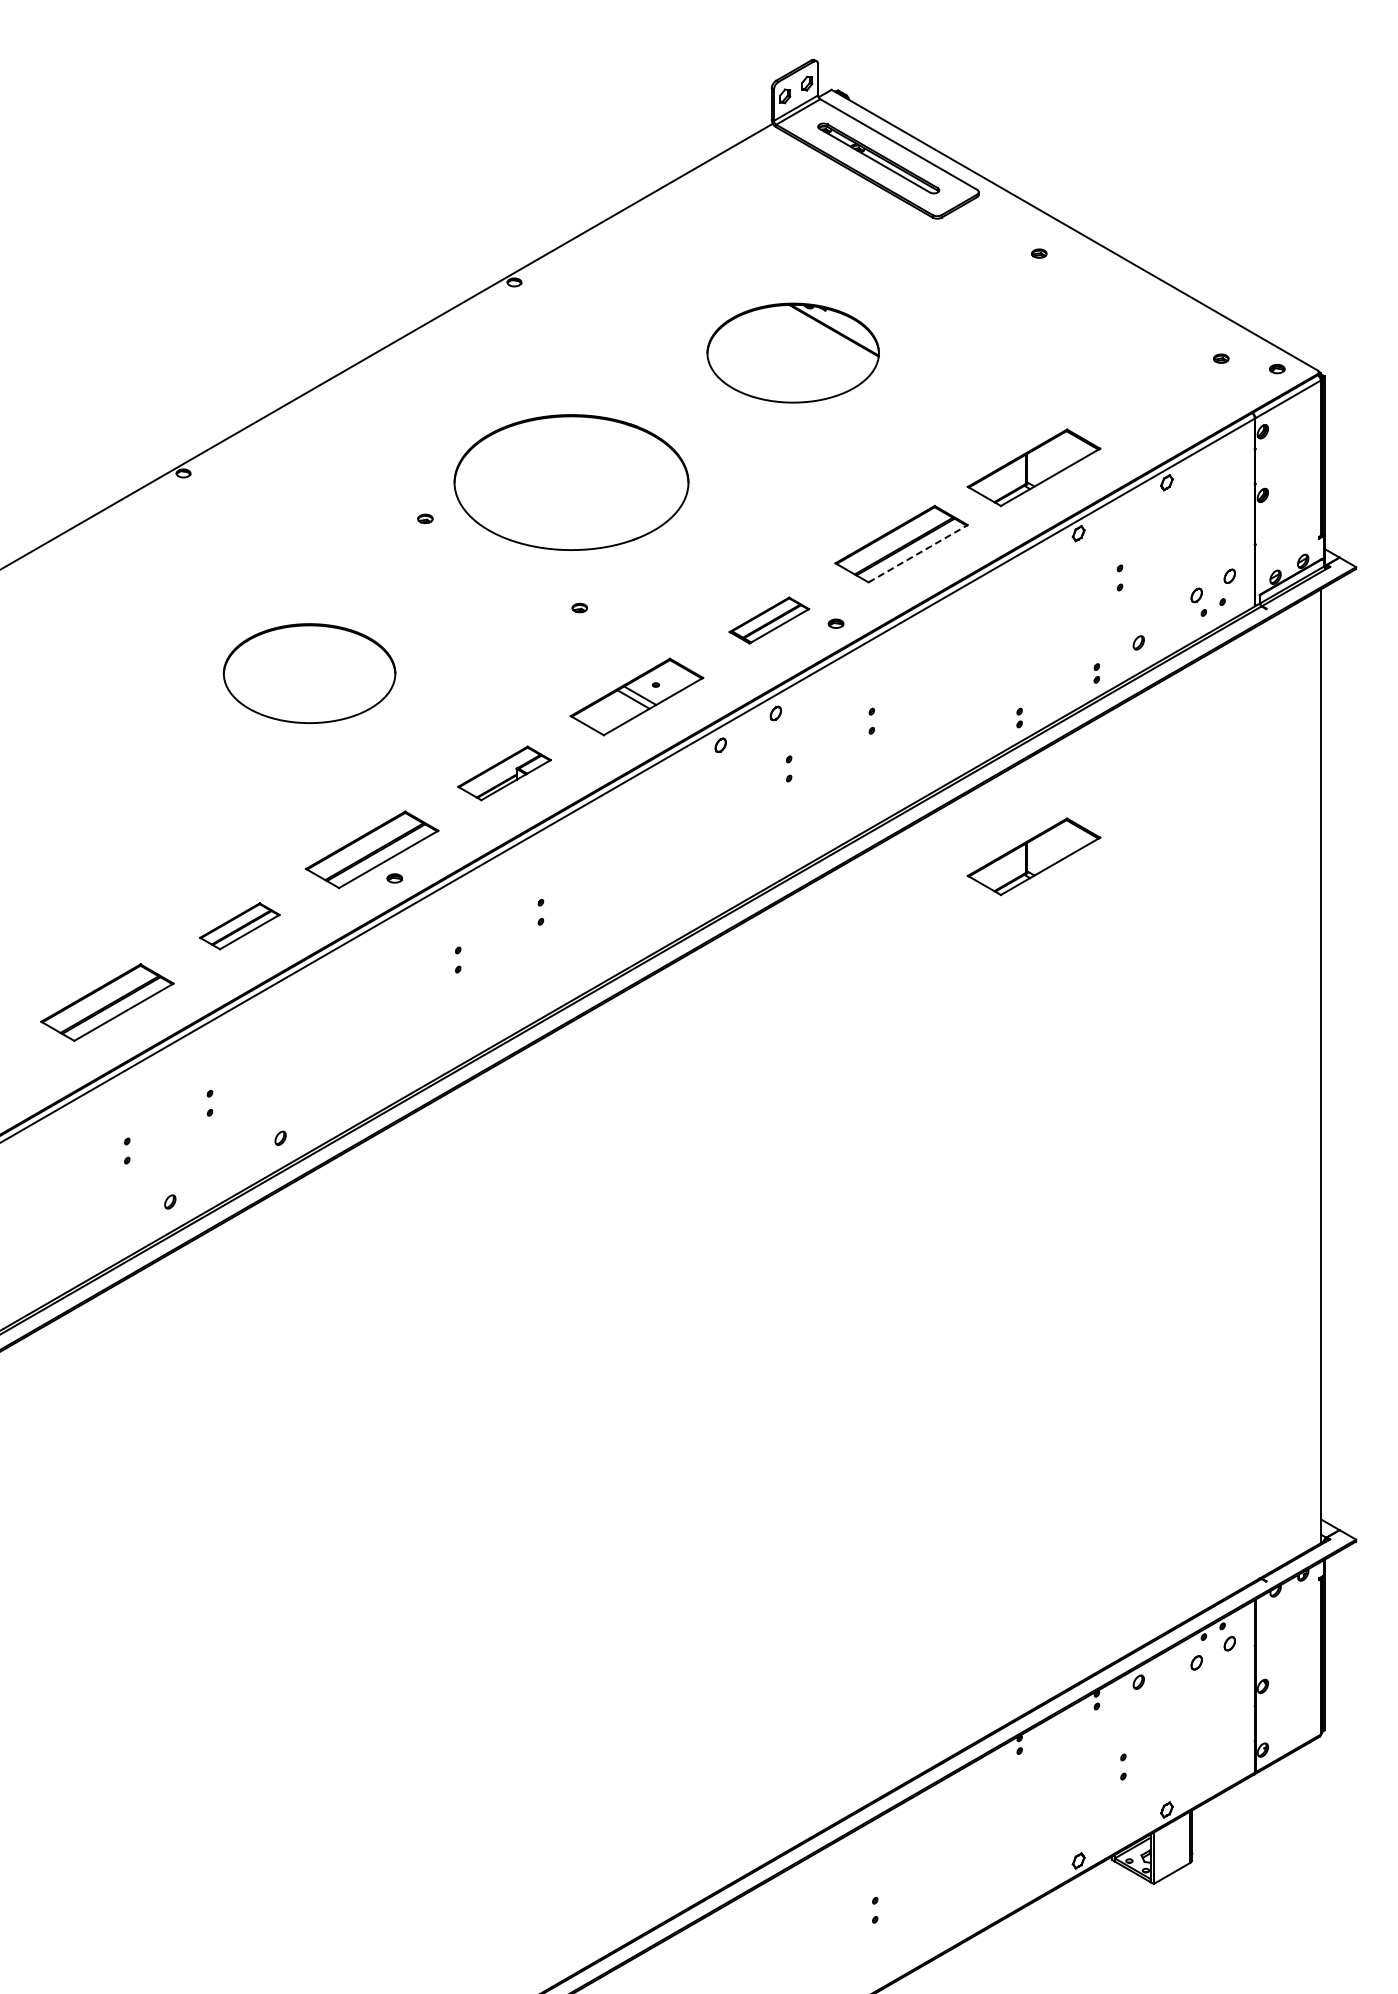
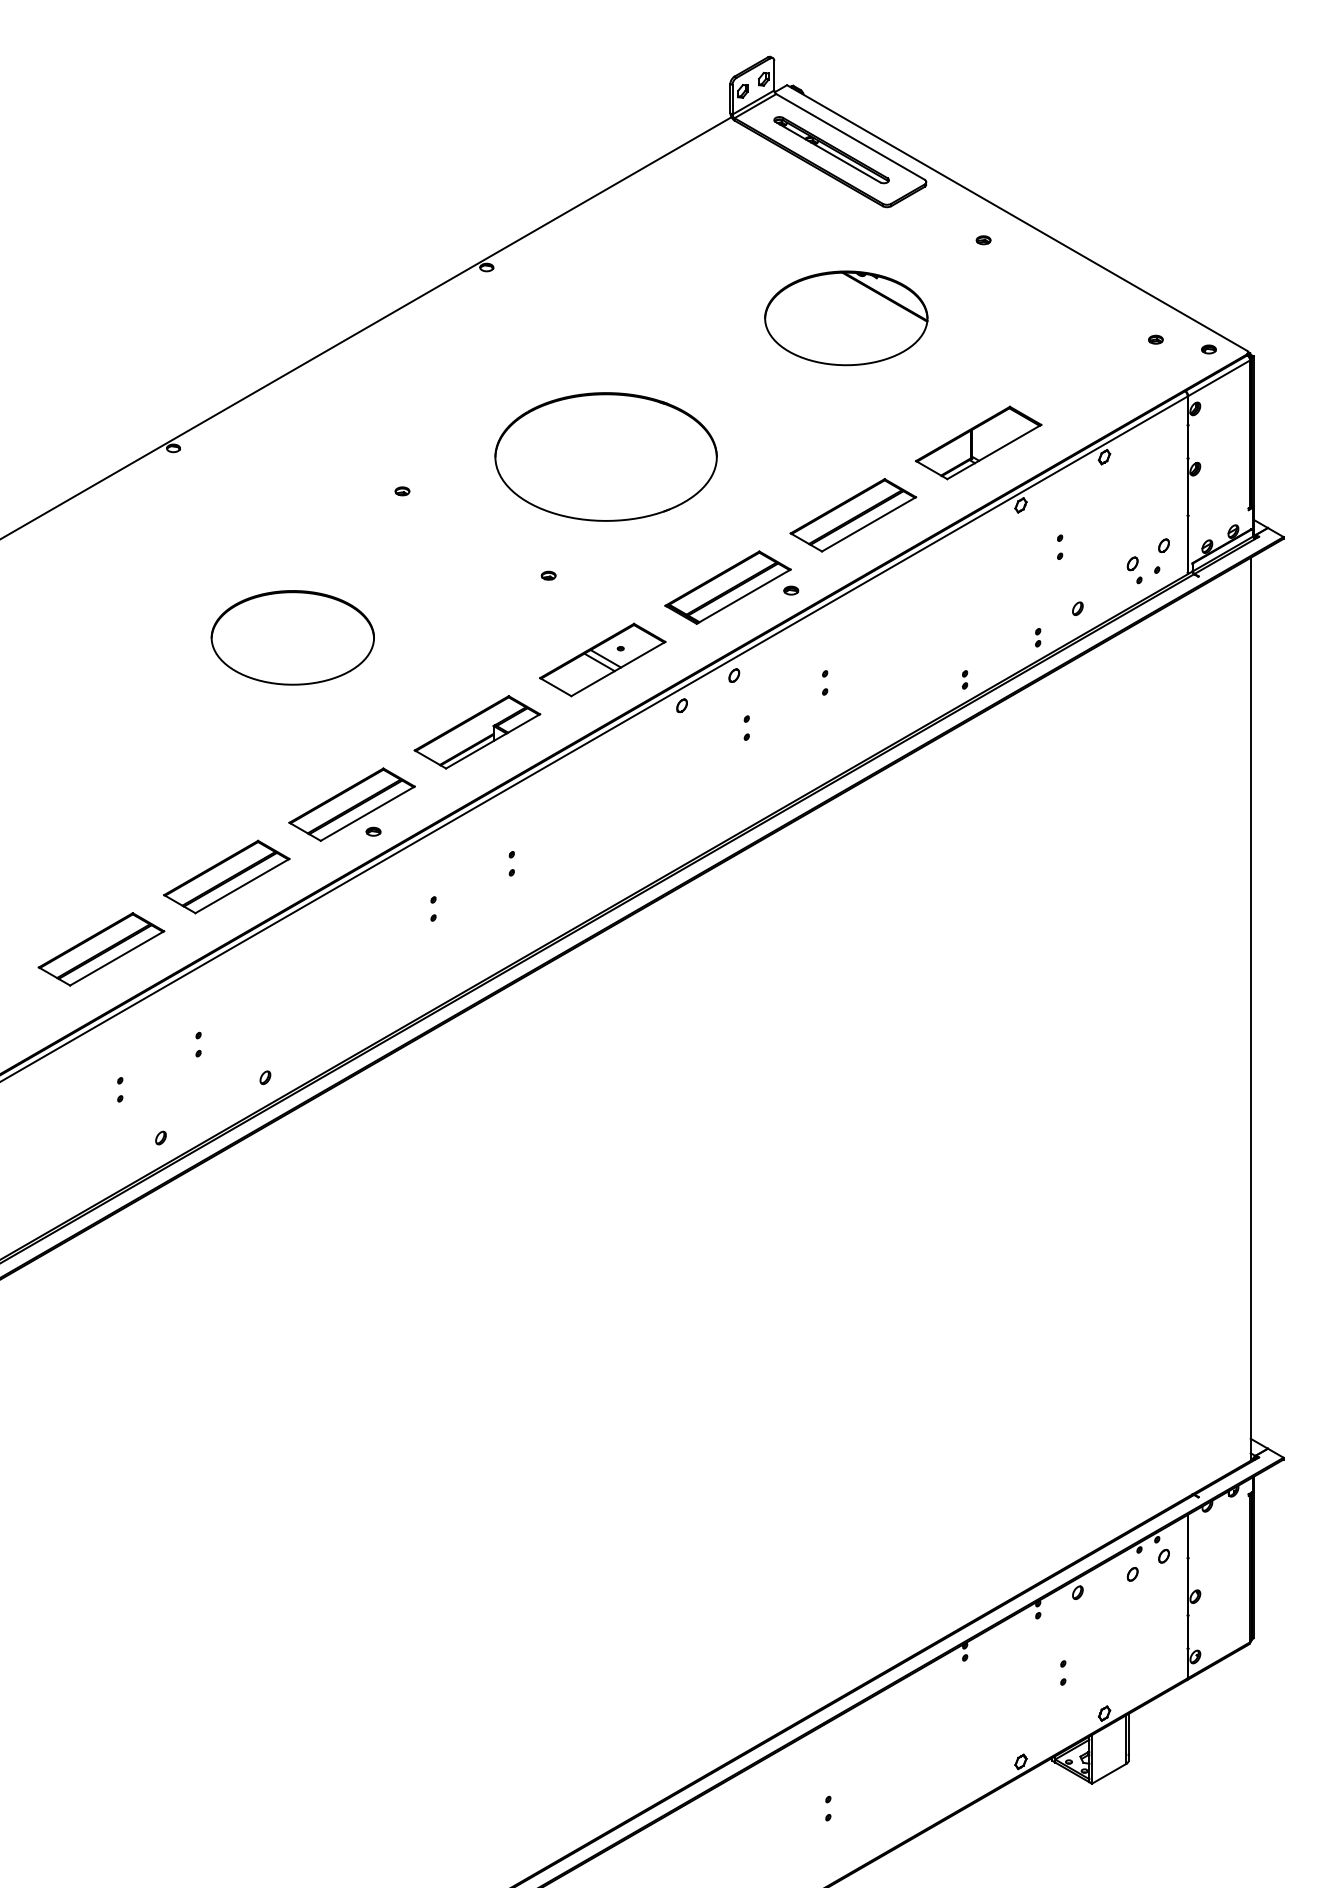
part: (792, 352) -> (845, 317), moved
part: (571, 482) -> (606, 456), moved
line: (918, 553) -> (869, 524), dashed -> solid
part: (769, 620) -> (728, 587), size x1.67
part: (504, 773) -> (477, 732), size x1.43
part: (1033, 856) -> (978, 810), removed
part: (239, 926) -> (226, 877), size x1.67

